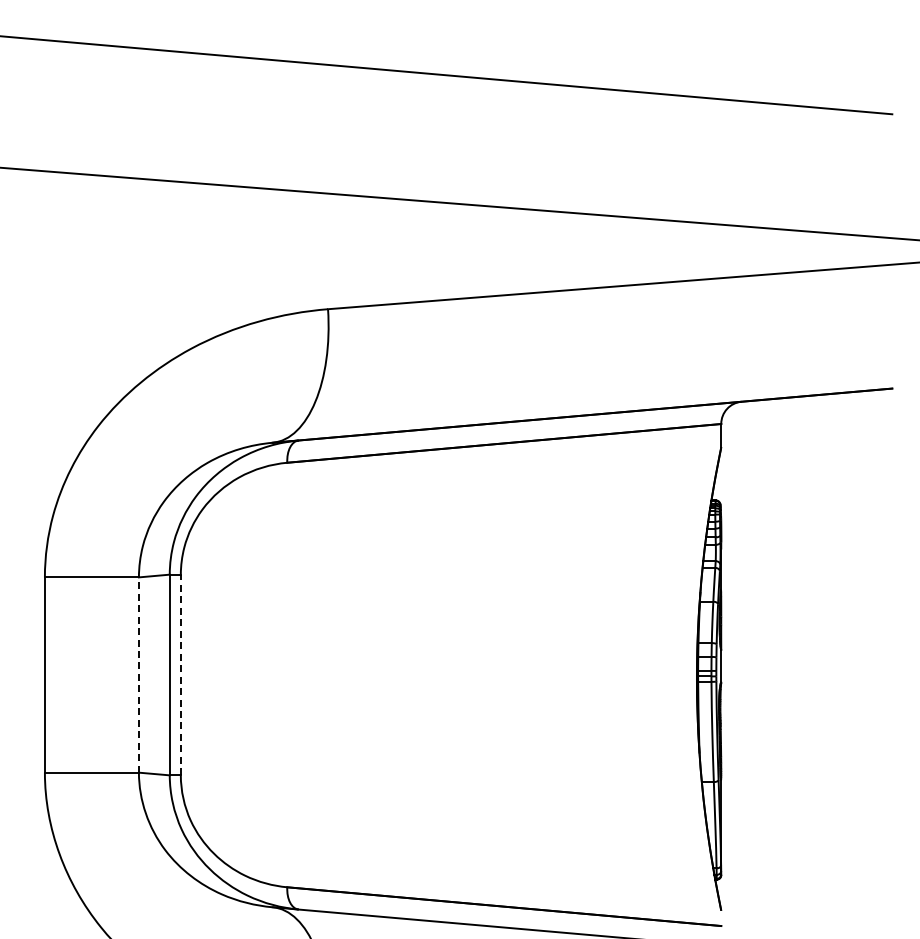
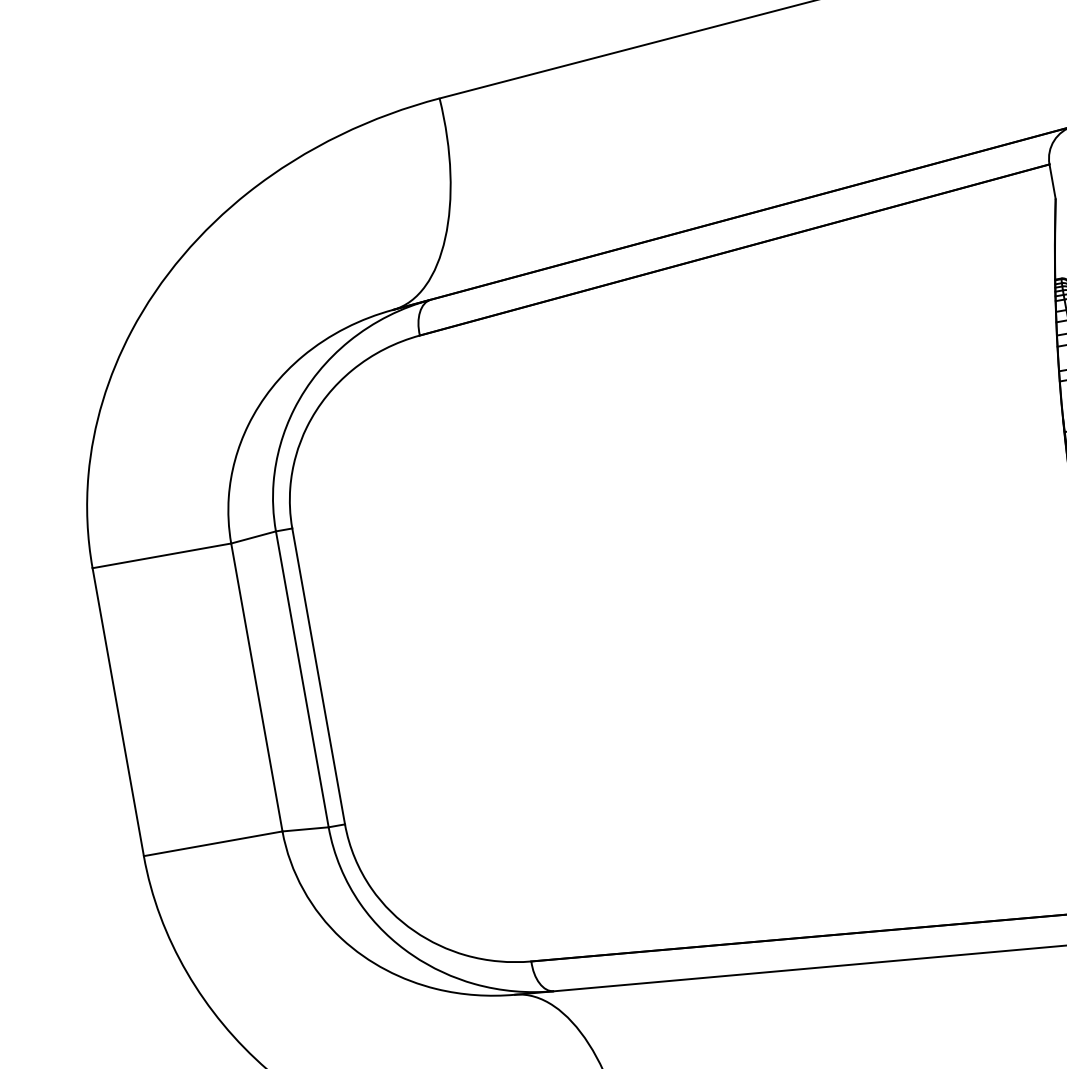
line: (180, 674) -> (318, 675), dashed -> solid
line: (138, 675) -> (256, 688), dashed -> solid

